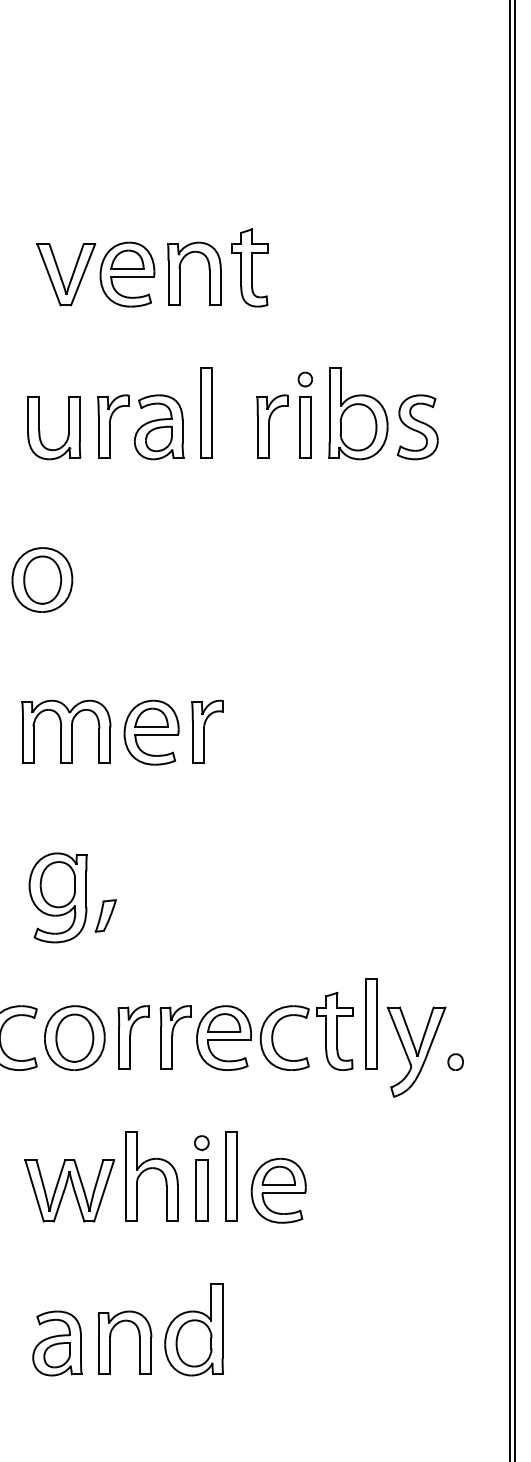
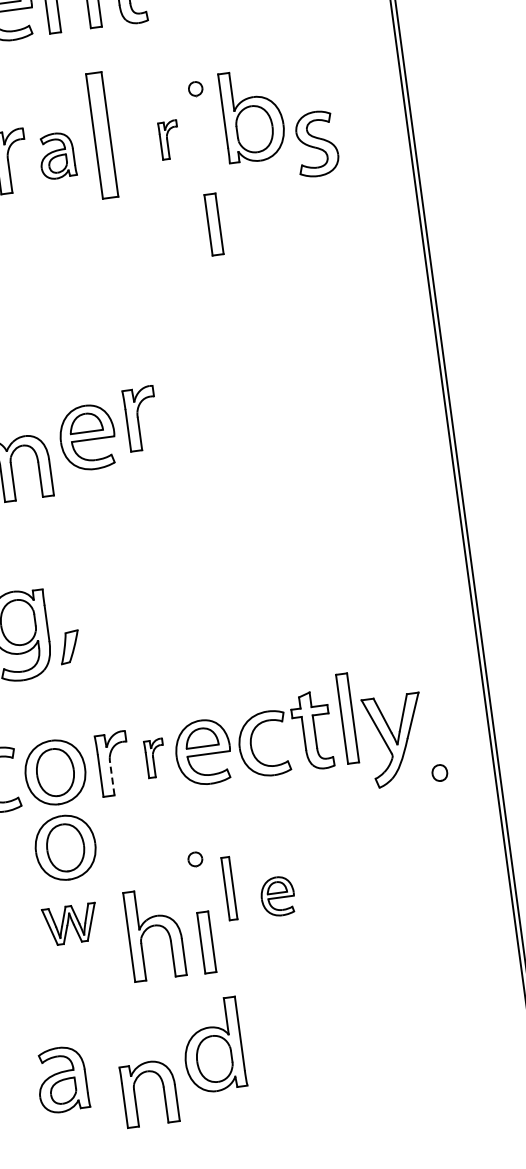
part: (206, 412) -> (102, 134), size x1.4
part: (272, 426) -> (169, 139), size x0.6
part: (159, 427) -> (57, 156), size x0.7
part: (305, 427) -> (214, 224), moved
part: (417, 427) -> (316, 144), moved
part: (207, 731) -> (141, 418), moved
part: (151, 732) -> (87, 437), moved
part: (175, 1037) -> (155, 758), size x0.6
line: (130, 1051) -> (112, 778), solid -> dashed
part: (455, 1061) -> (439, 772), moved
part: (74, 1113) -> (65, 847), added
part: (151, 1169) -> (153, 927), moved
part: (231, 1176) -> (229, 888), size x0.7
part: (69, 1190) -> (70, 924), size x0.6
part: (201, 1190) -> (206, 942), moved
part: (278, 1190) -> (277, 896), size x0.6
part: (110, 1342) -> (135, 1095), moved
part: (57, 1343) -> (62, 1079), moved

